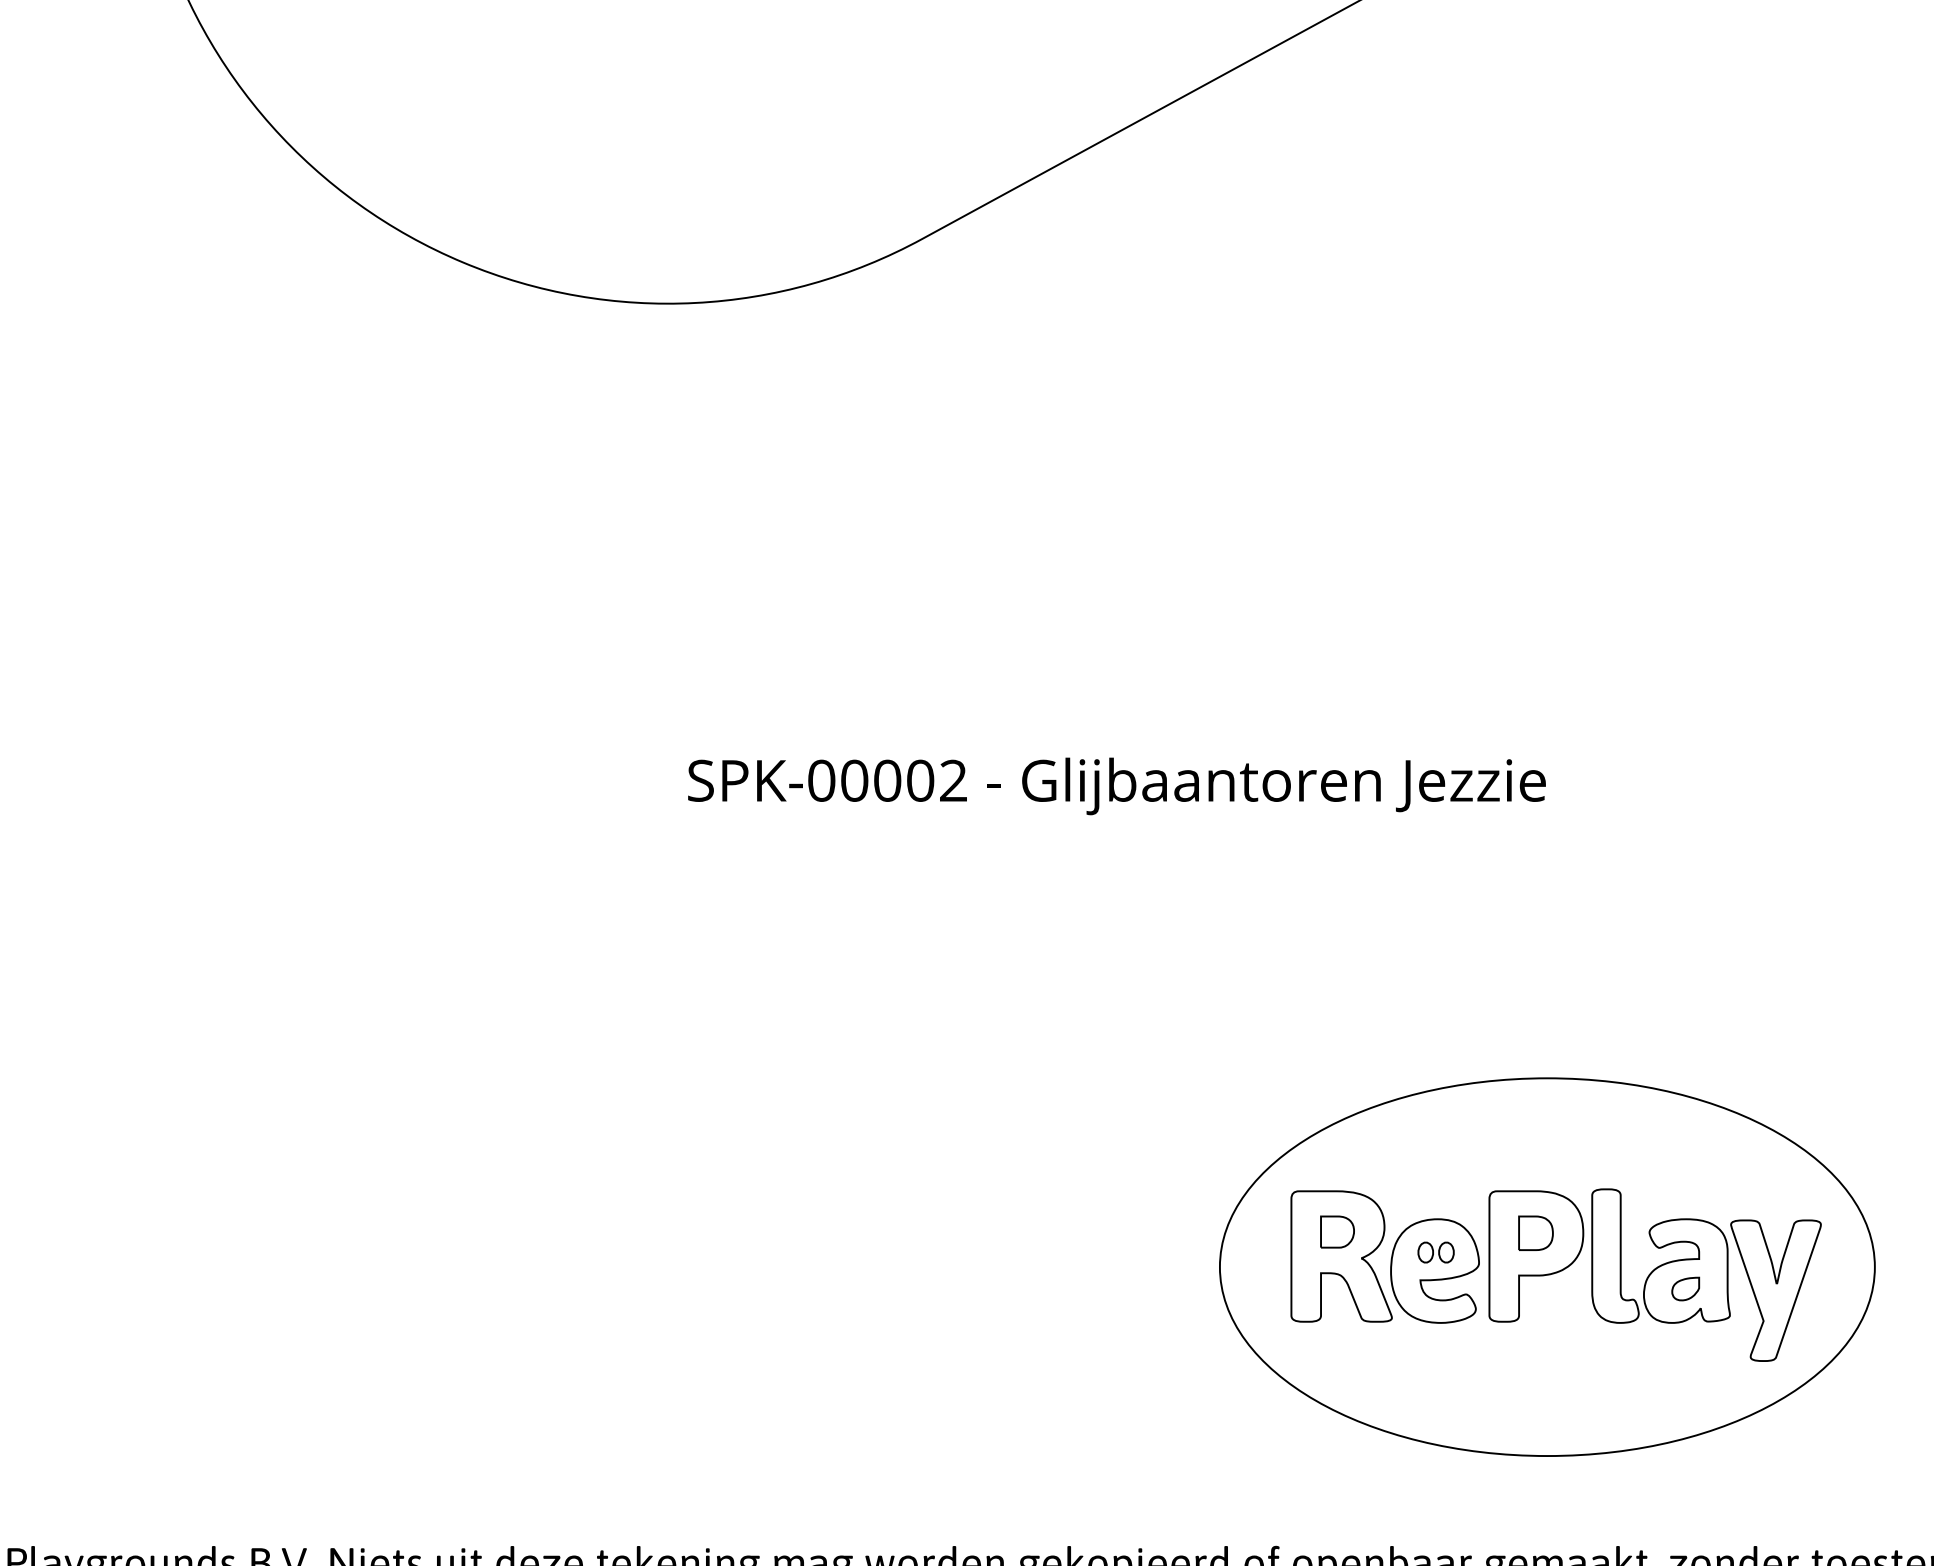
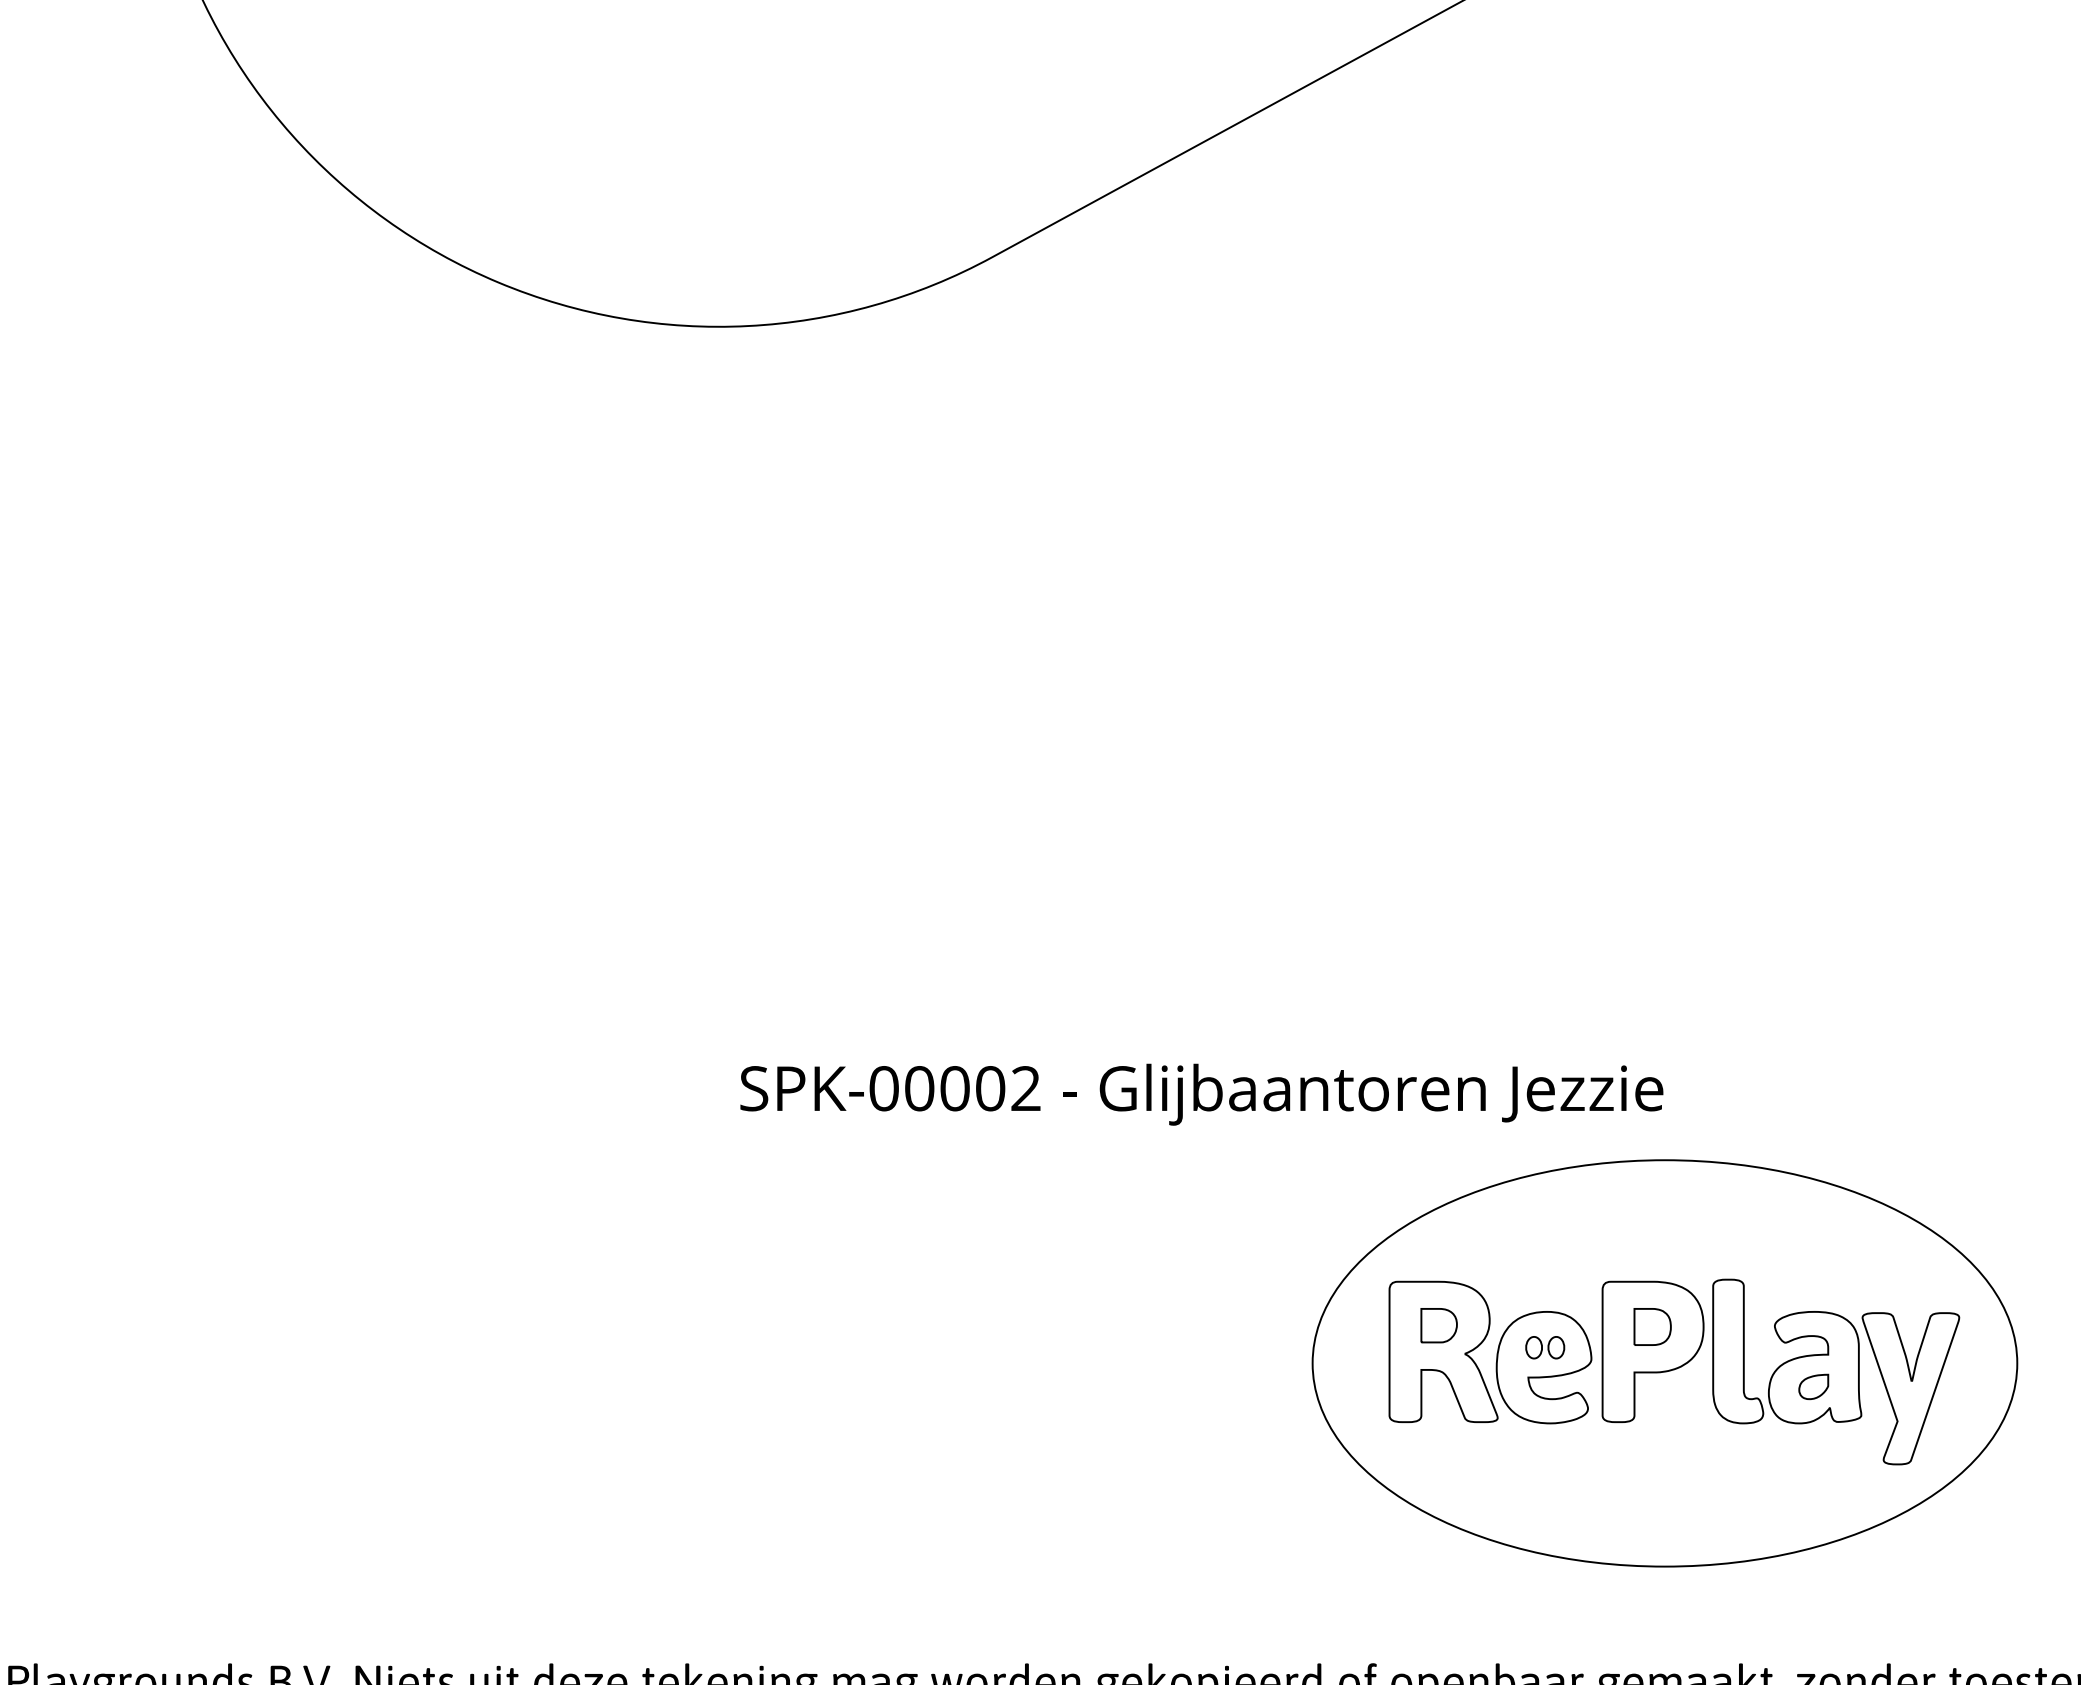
text: (1116, 786) -> (1201, 1094), moved

